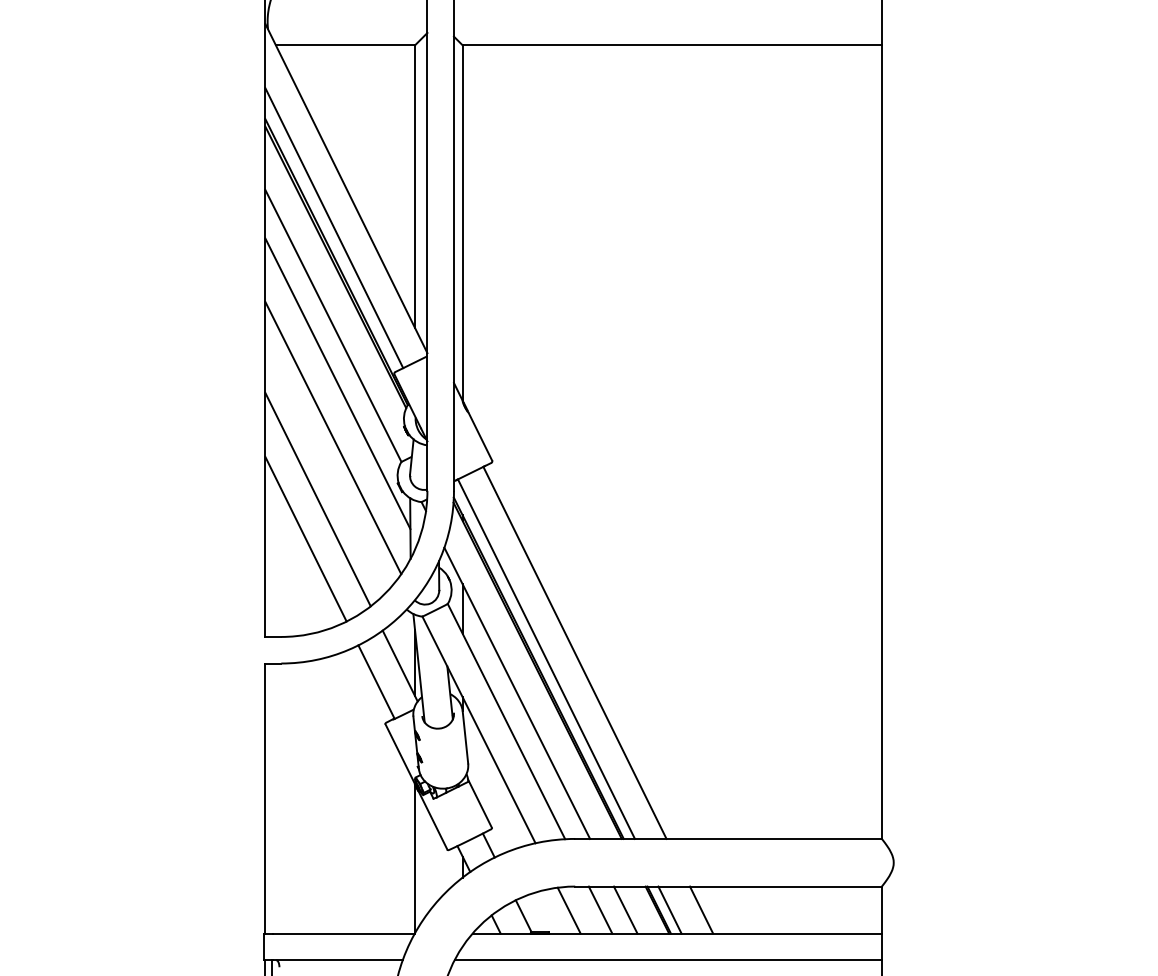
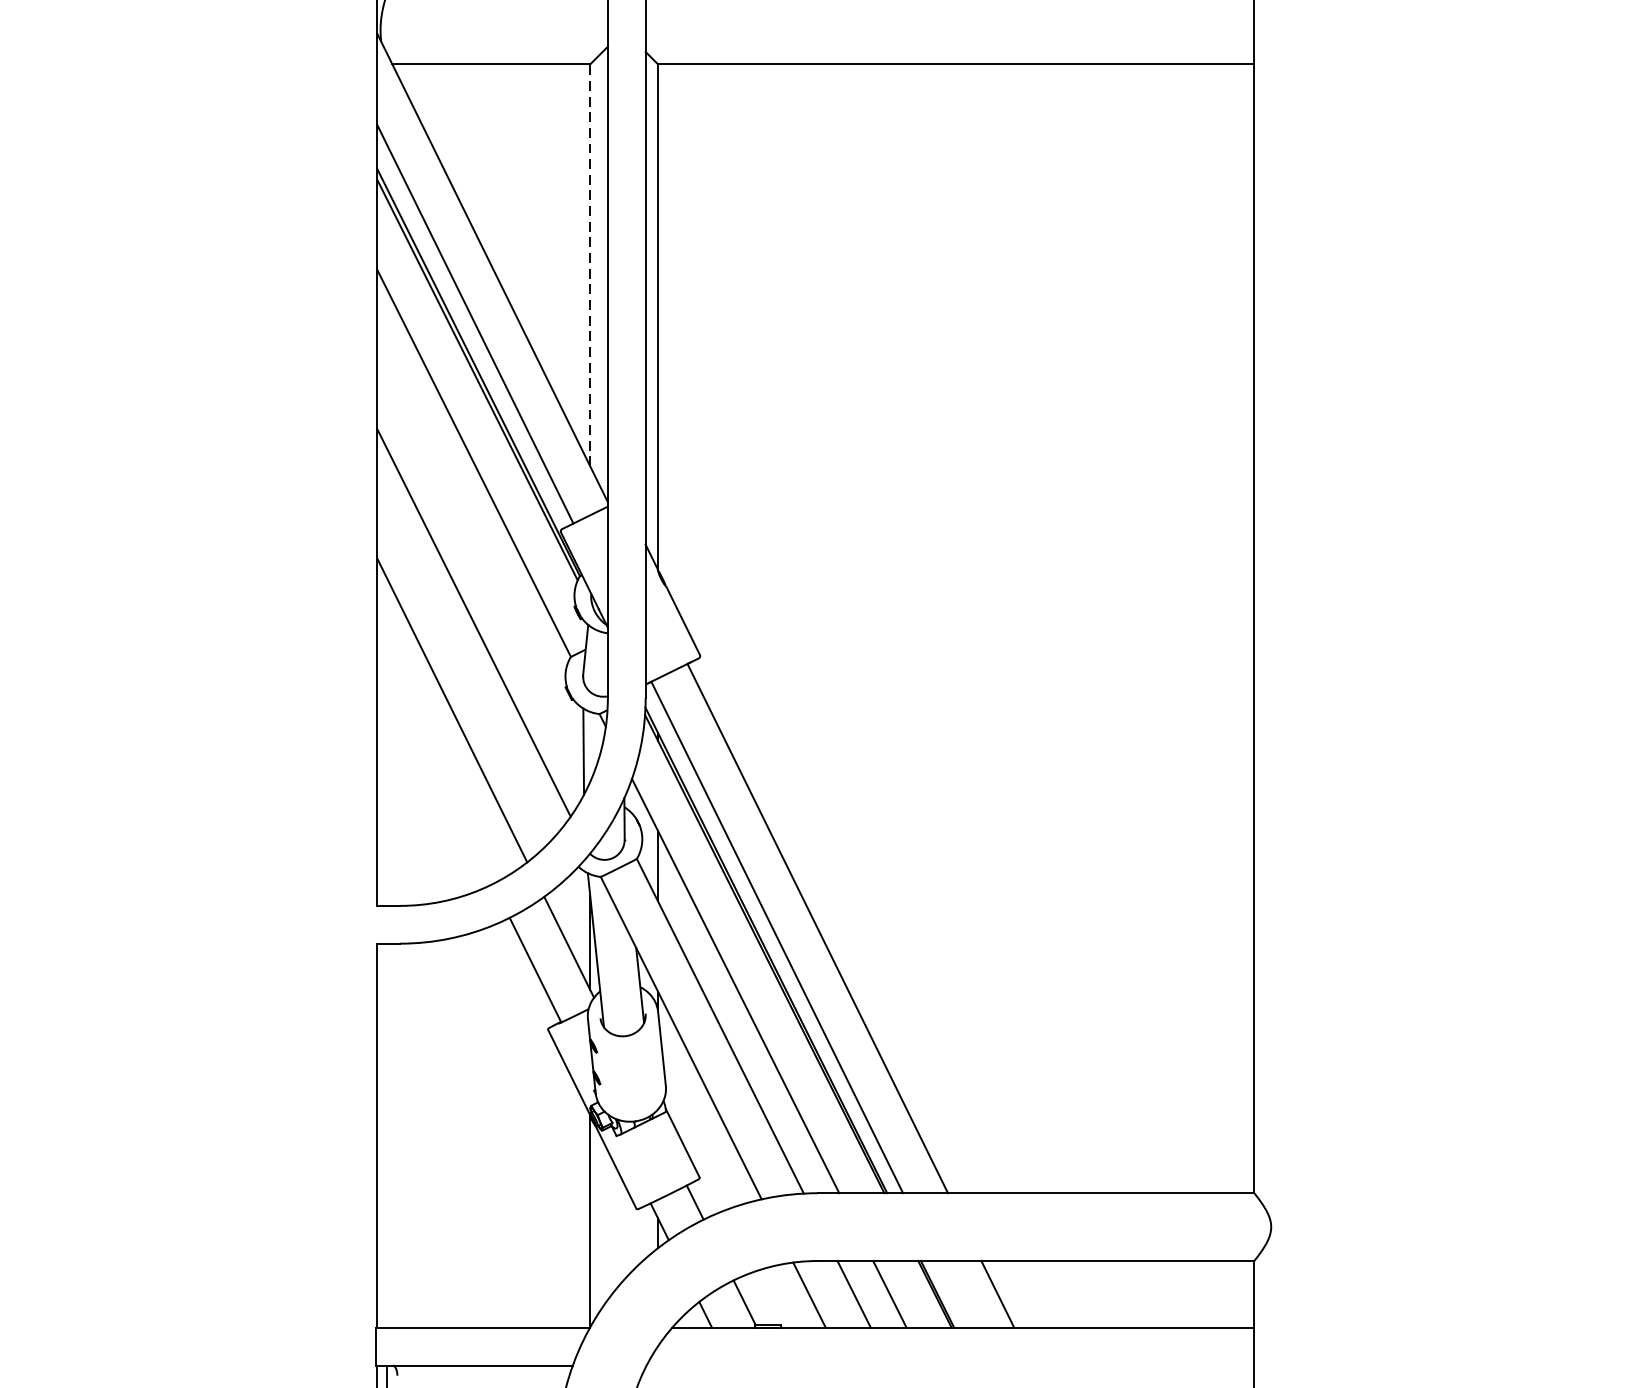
line: (415, 186) -> (590, 265), solid -> dashed
line: (337, 383) -> (479, 545), removed
line: (305, 538) -> (434, 765), removed
line: (669, 909) -> (952, 1293), removed
line: (667, 960) -> (949, 1366), removed

